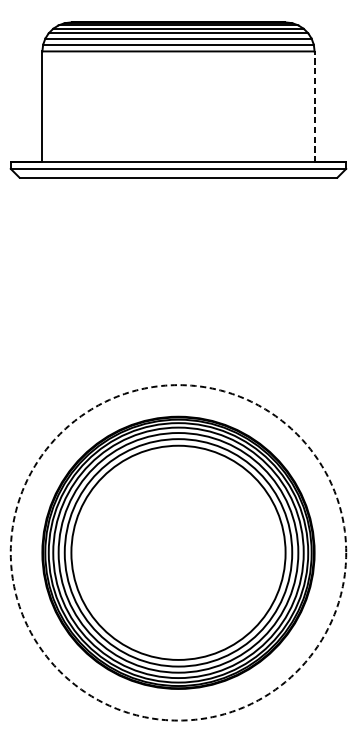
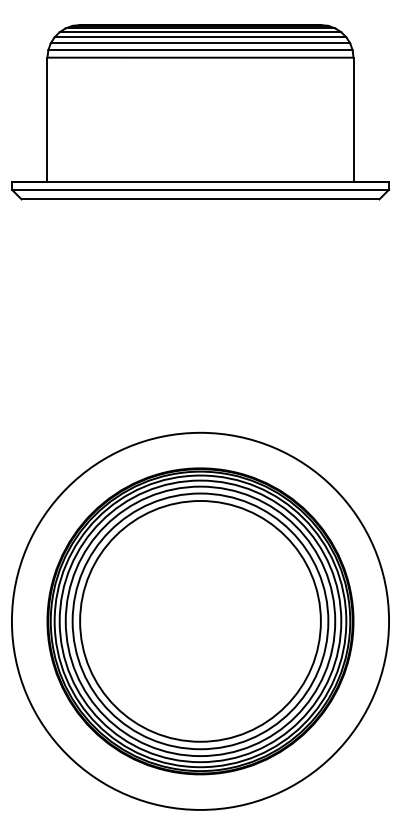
line: (314, 106) -> (353, 119), dashed -> solid
circle: (178, 552) -> (200, 620), dashed -> solid

